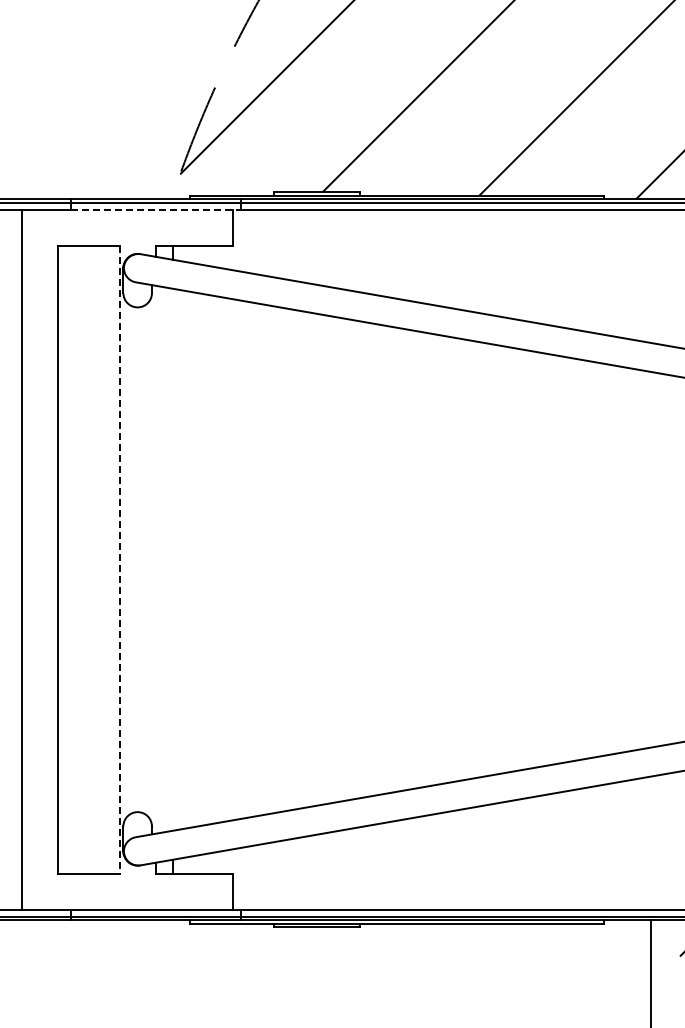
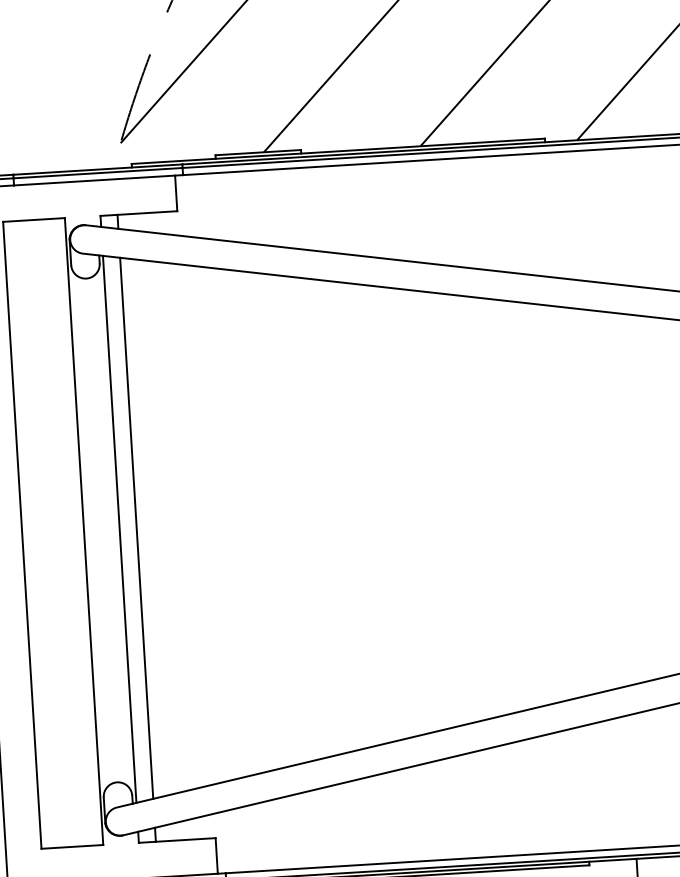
line: (155, 210) -> (98, 180), dashed -> solid
line: (155, 559) -> (119, 529), added
line: (172, 559) -> (136, 528), added
line: (119, 560) -> (83, 532), dashed -> solid

